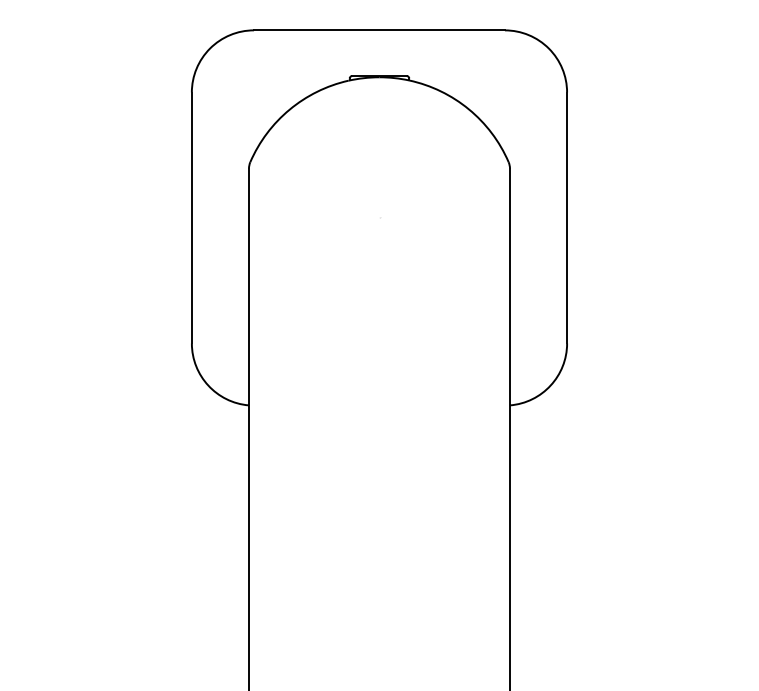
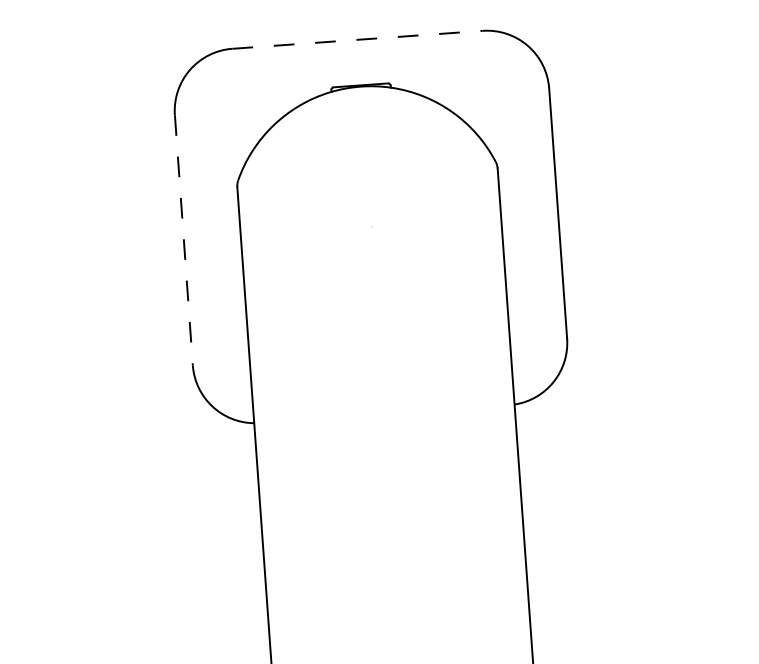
line: (379, 30) -> (357, 39), solid -> dashed
line: (191, 218) -> (183, 240), solid -> dashed

